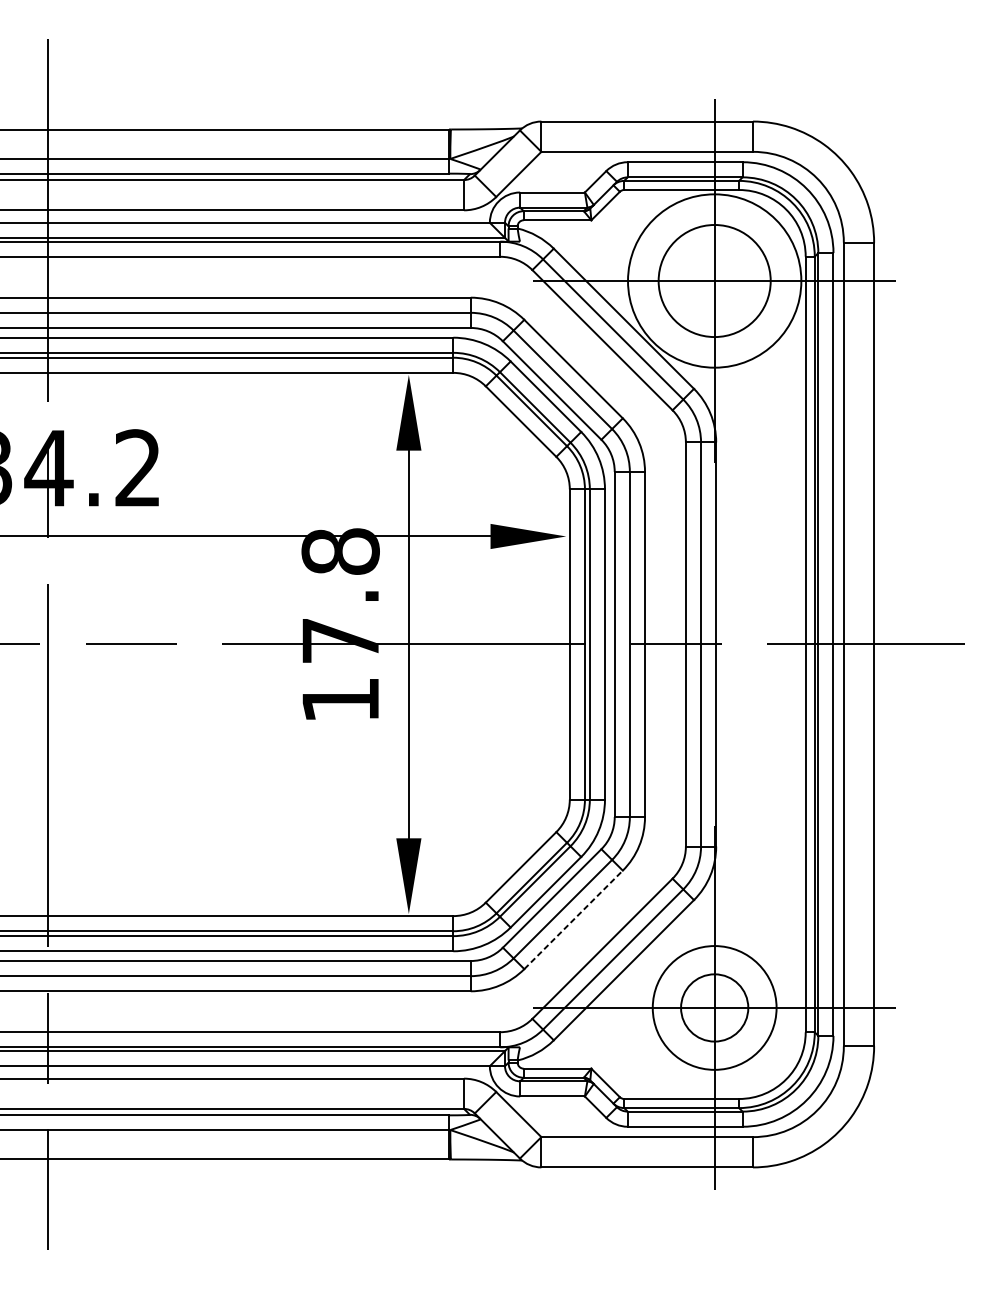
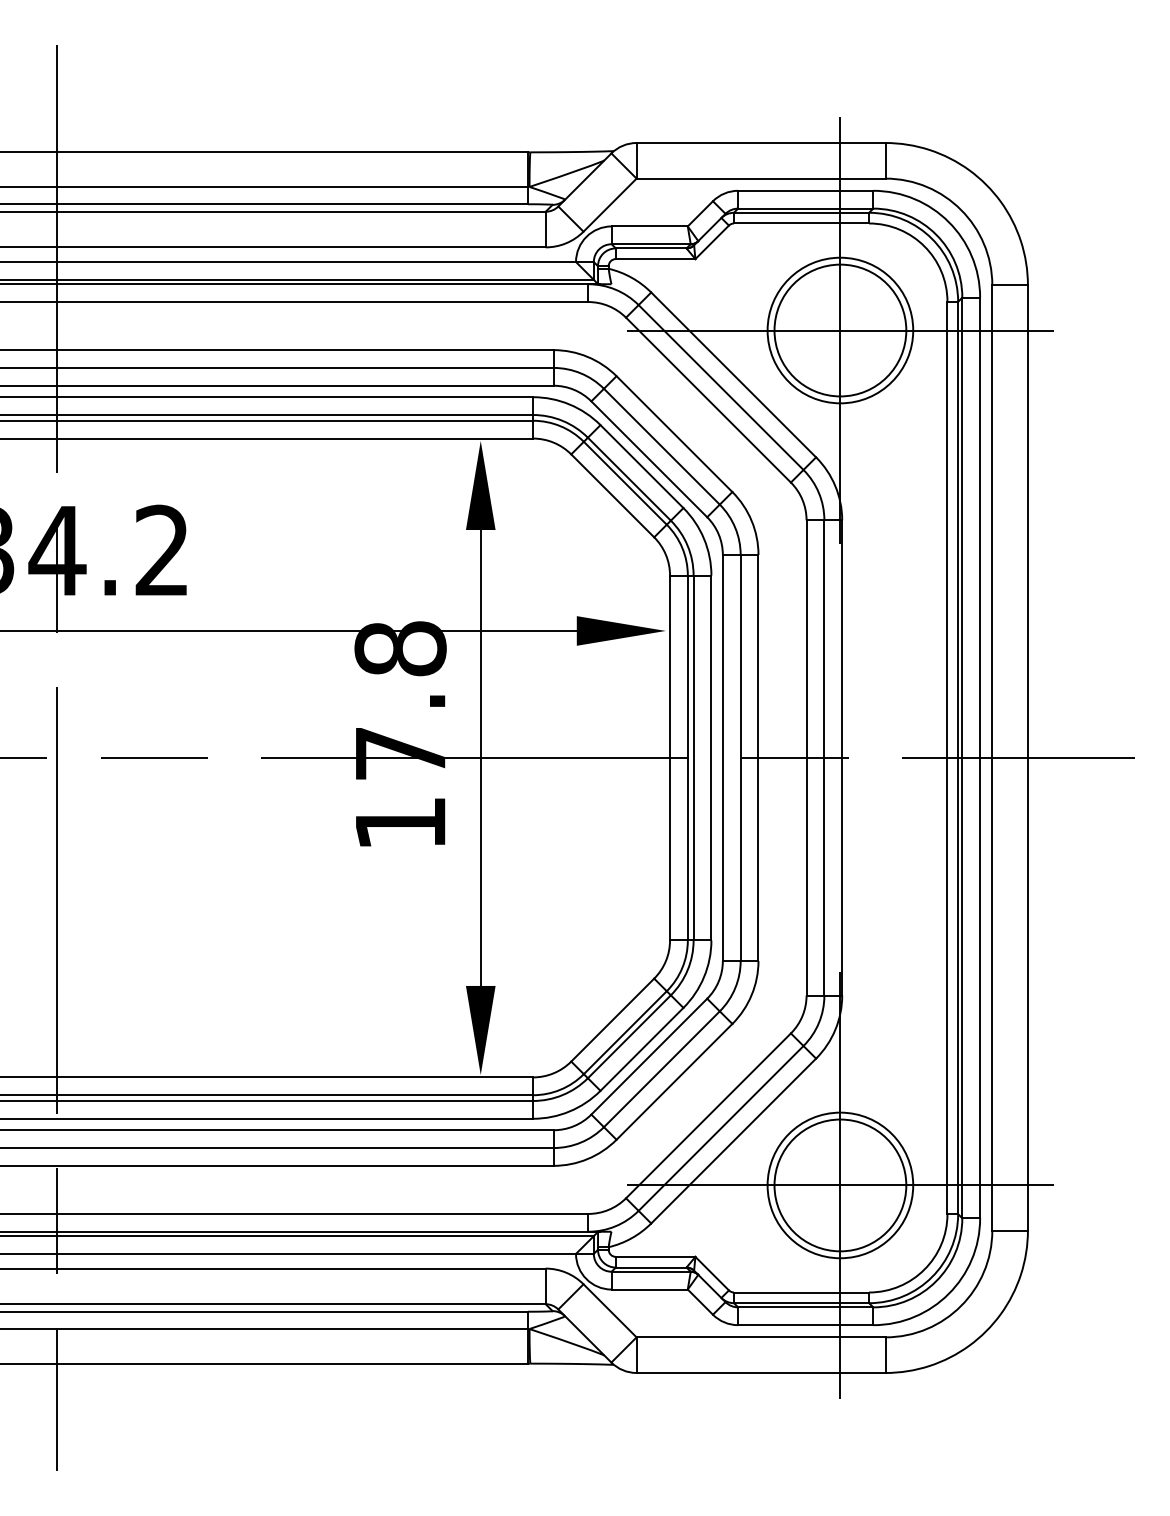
circle: (714, 280) -> (840, 330), size x0.71
line: (573, 919) -> (674, 1081), dashed -> solid
circle: (714, 1008) -> (840, 1185), size x1.67

